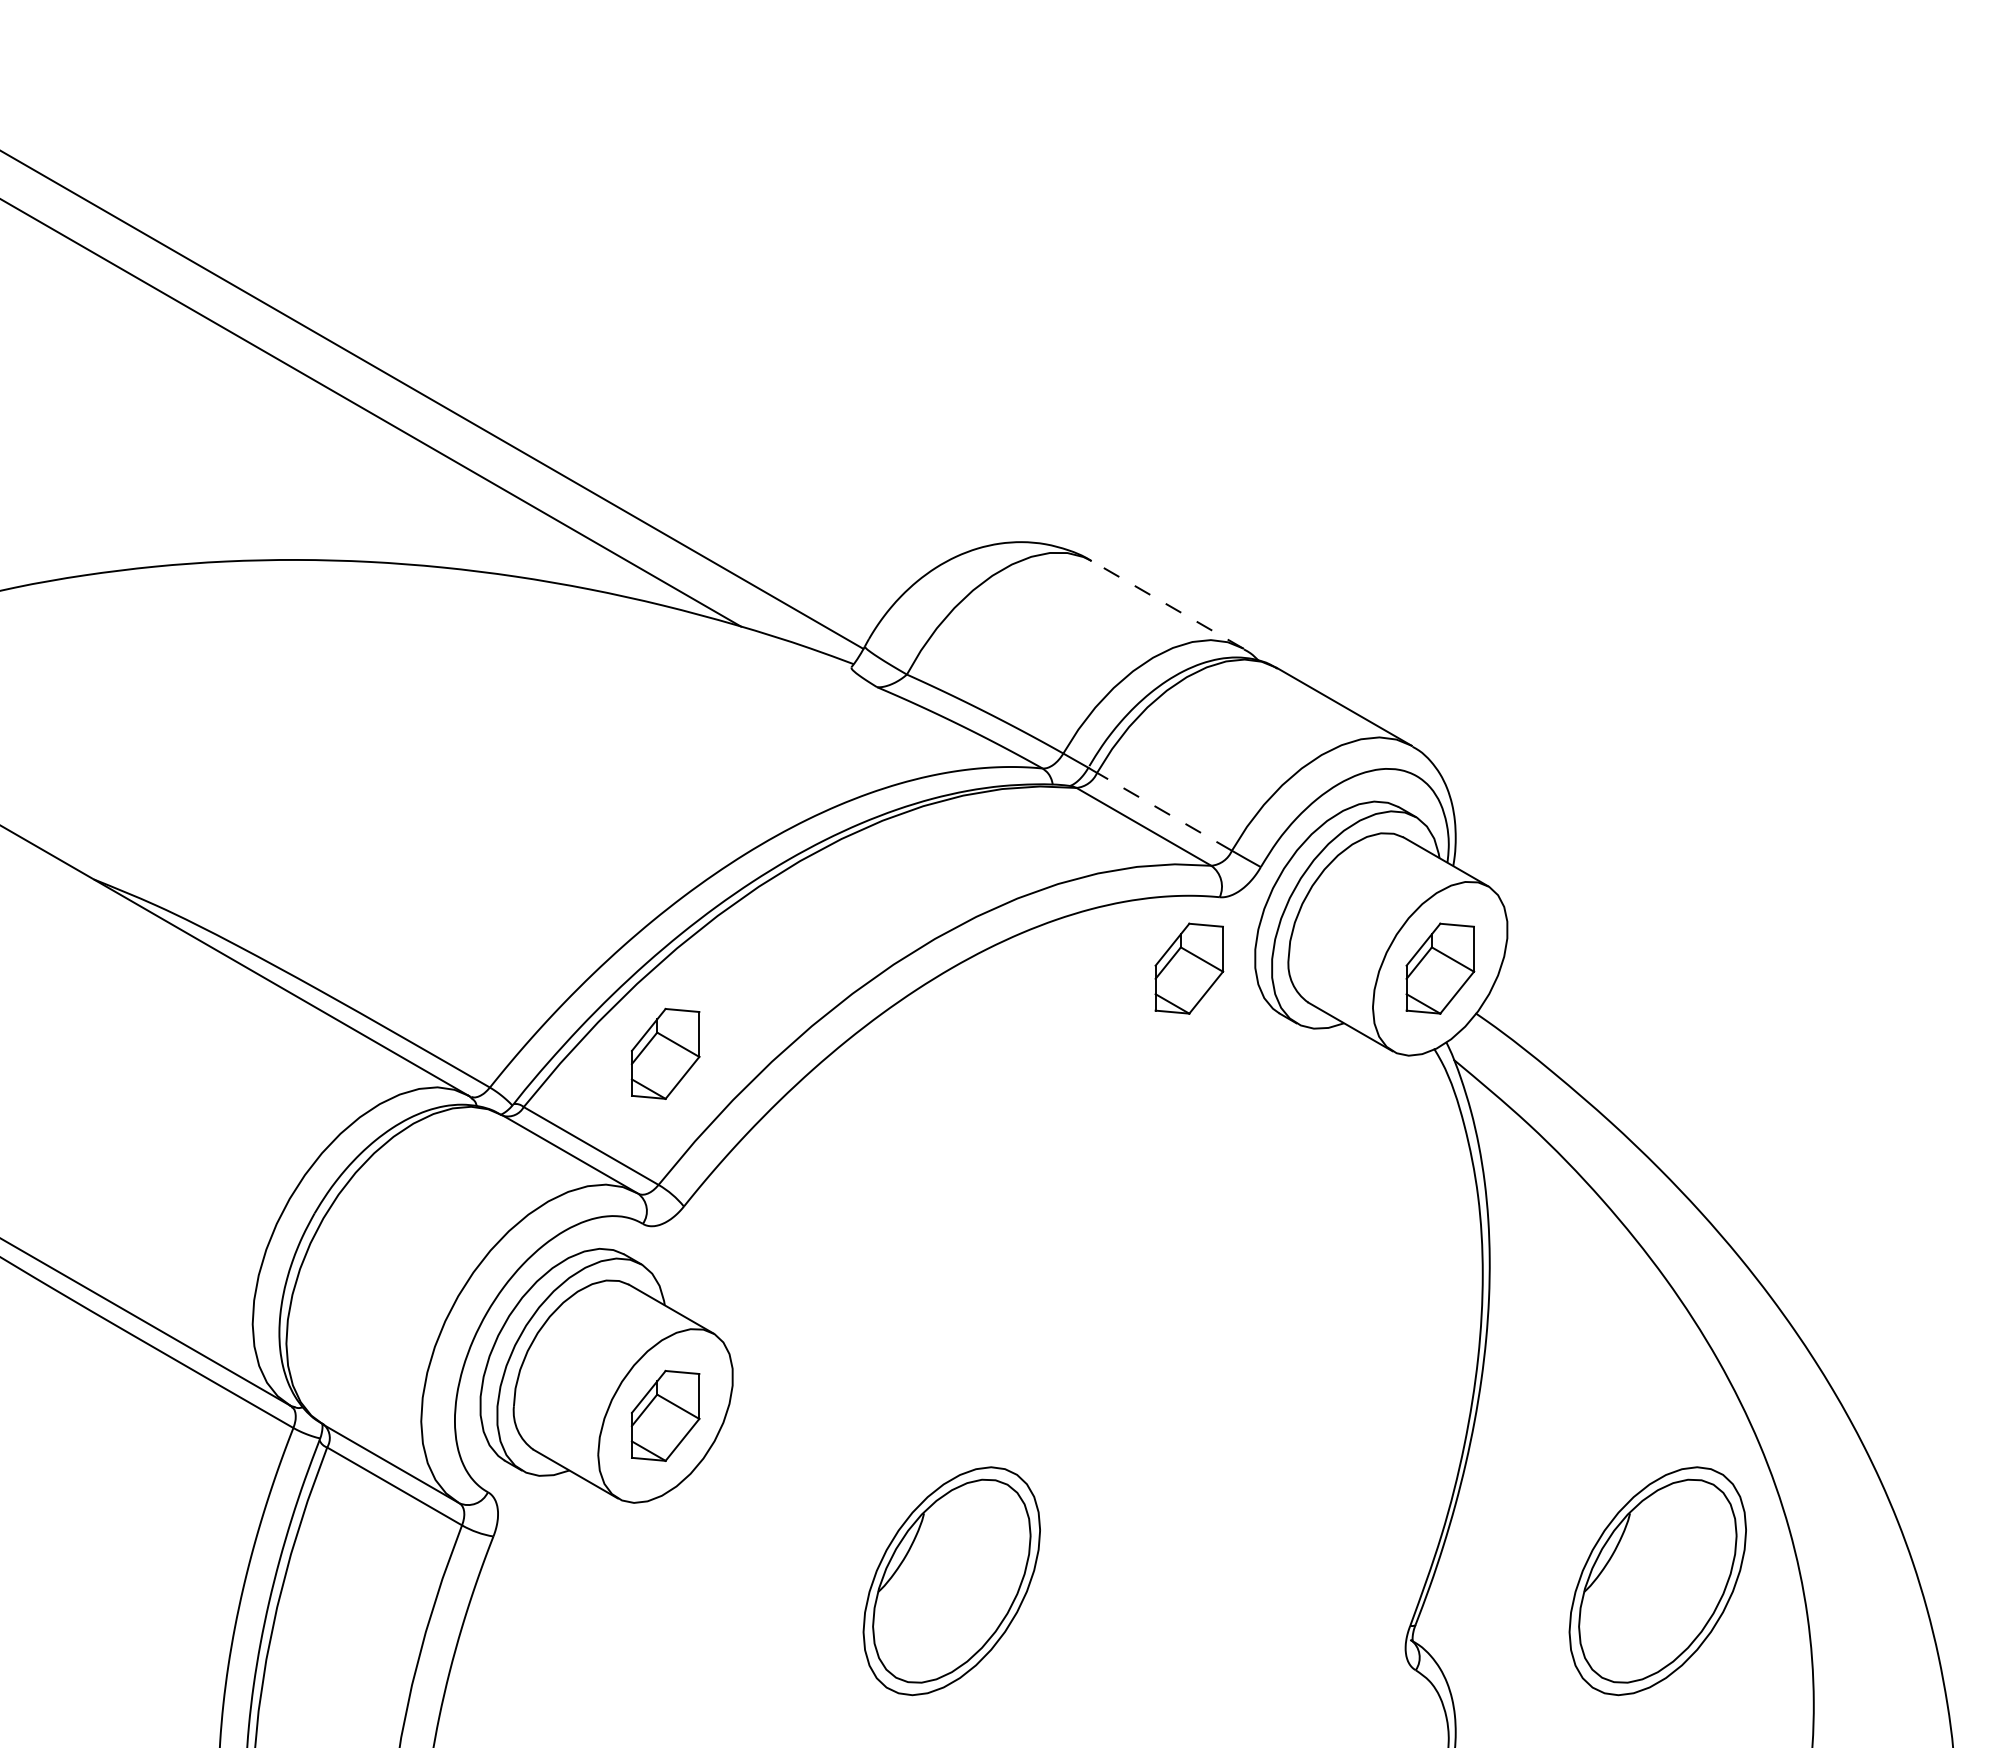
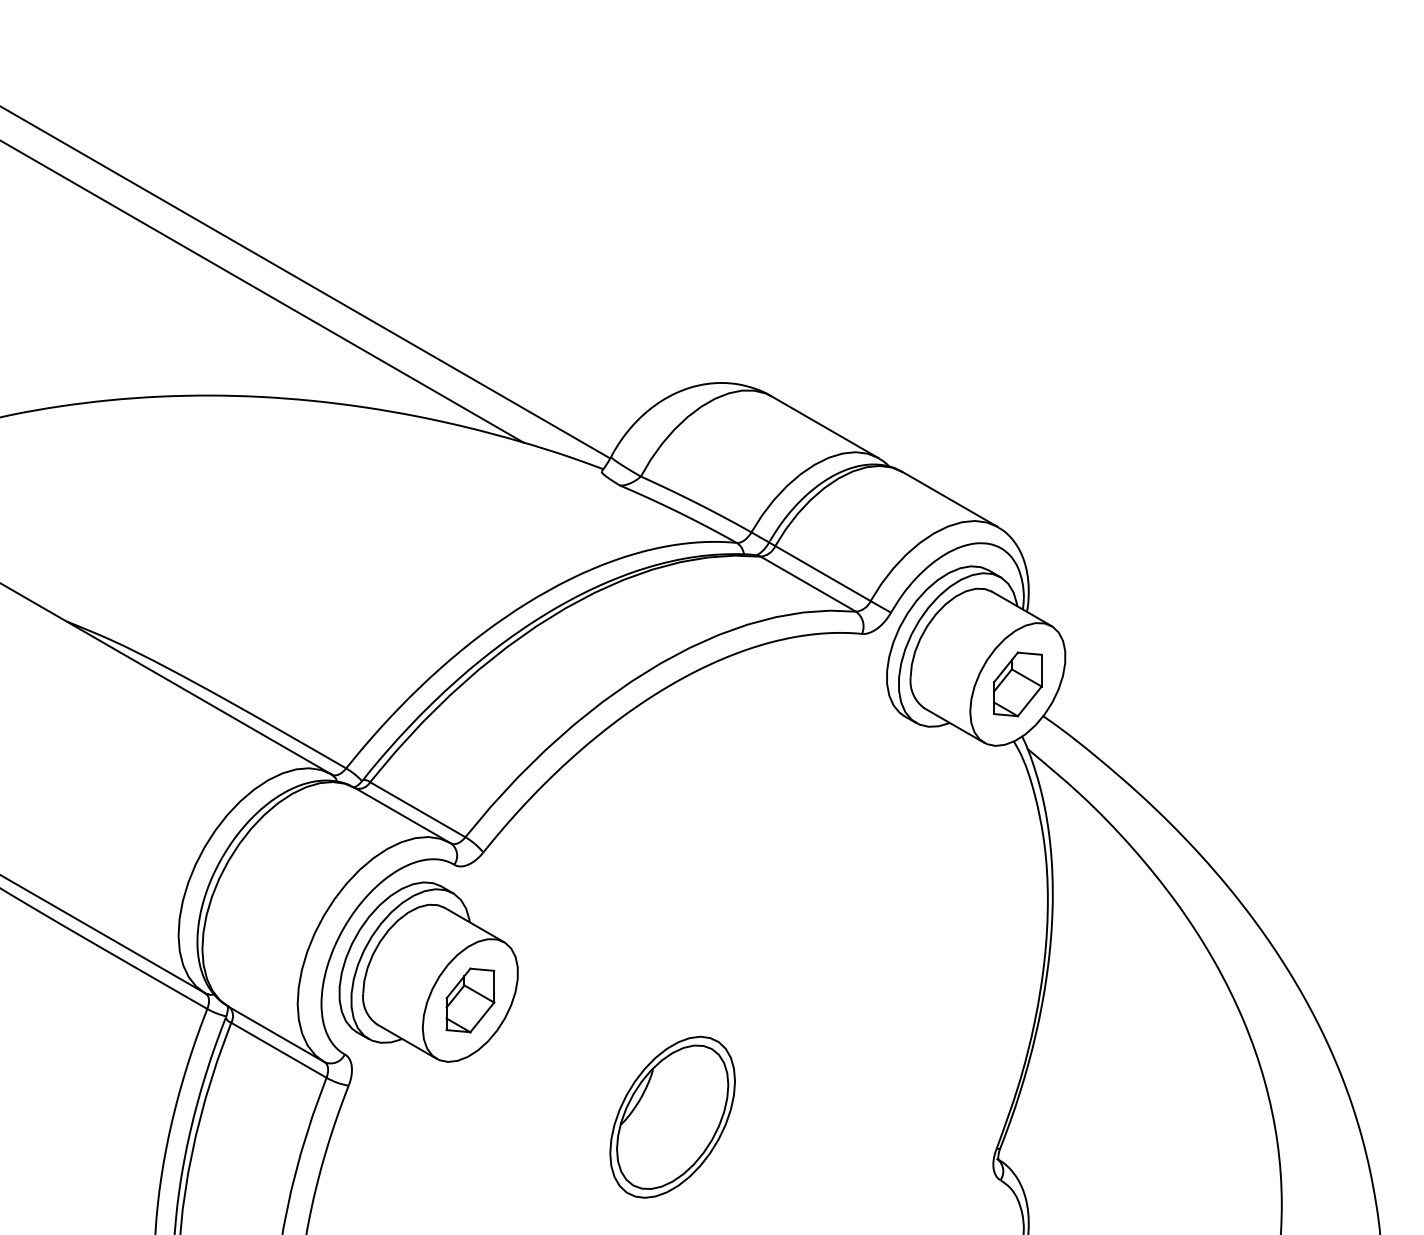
line: (1167, 604) -> (825, 427), dashed -> solid
line: (1164, 811) -> (822, 573), dashed -> solid
part: (1189, 968) -> (840, 684), removed
part: (665, 1053) -> (470, 744), removed
part: (1657, 1581) -> (1171, 1117), removed

